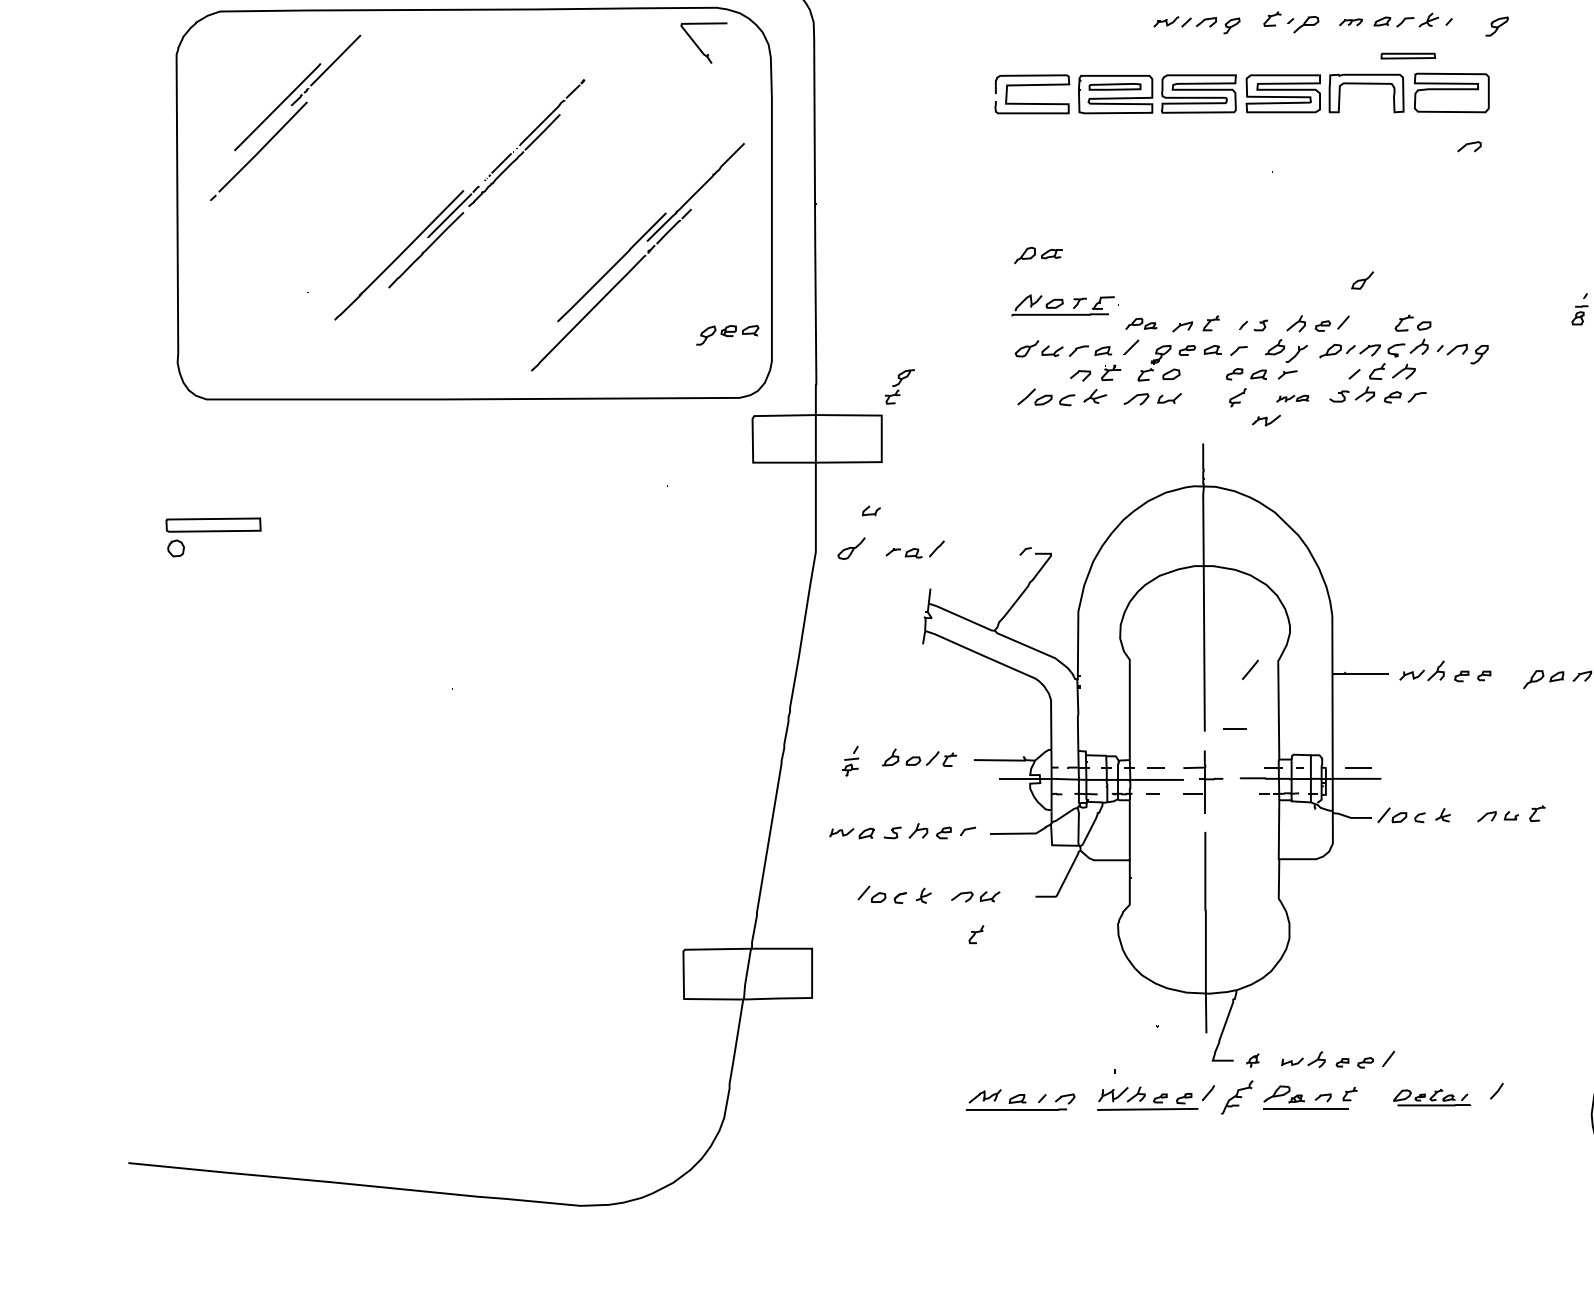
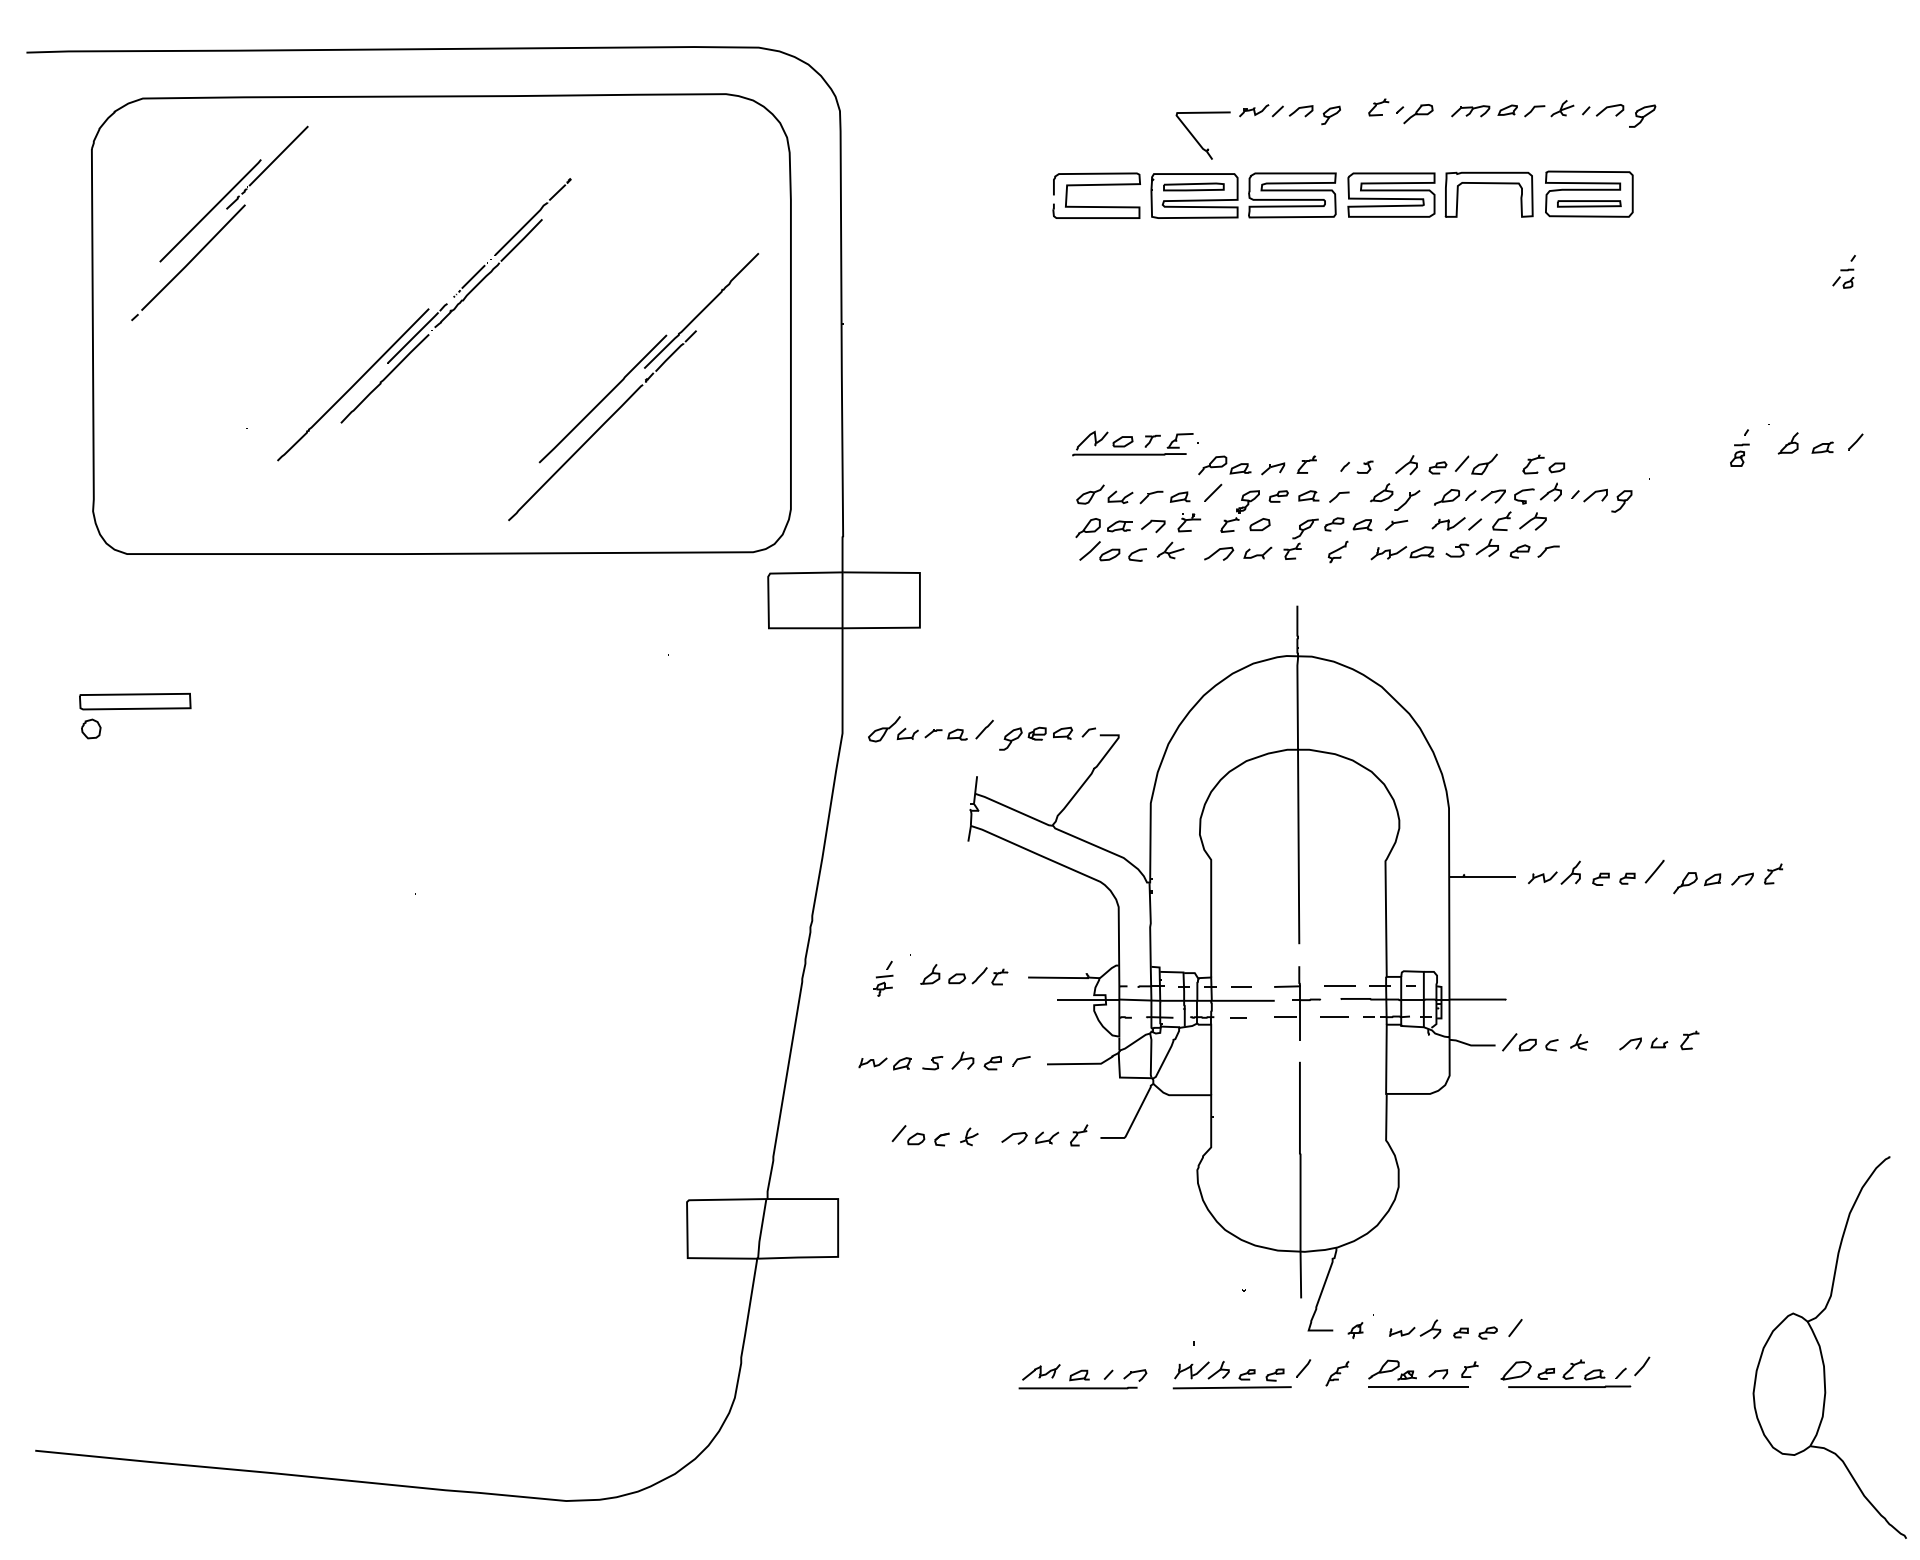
part: (1350, 22) -> (1470, 111), size x1.43
part: (699, 47) -> (1197, 140), moved
part: (1408, 55) -> (1589, 203), moved
curve: (1467, 145) -> (1607, 108), moved
part: (1038, 255) -> (1103, 528), moved
part: (1362, 280) -> (1484, 464), moved
part: (1141, 324) -> (1224, 465), size x1.43
part: (728, 335) -> (1036, 738), moved
part: (899, 386) -> (1300, 538), moved
part: (1292, 398) -> (1402, 553), size x1.67
part: (1266, 420) -> (1448, 523), moved
part: (871, 510) -> (907, 733), moved
line: (1250, 669) -> (1654, 871), moved
line: (1234, 728) -> (1334, 1016), moved
line: (1358, 766) -> (1339, 985), moved
part: (976, 934) -> (1079, 1135), moved
part: (1237, 1097) -> (1337, 1373), size x0.62
part: (1431, 1097) -> (1565, 1373), size x1.43

